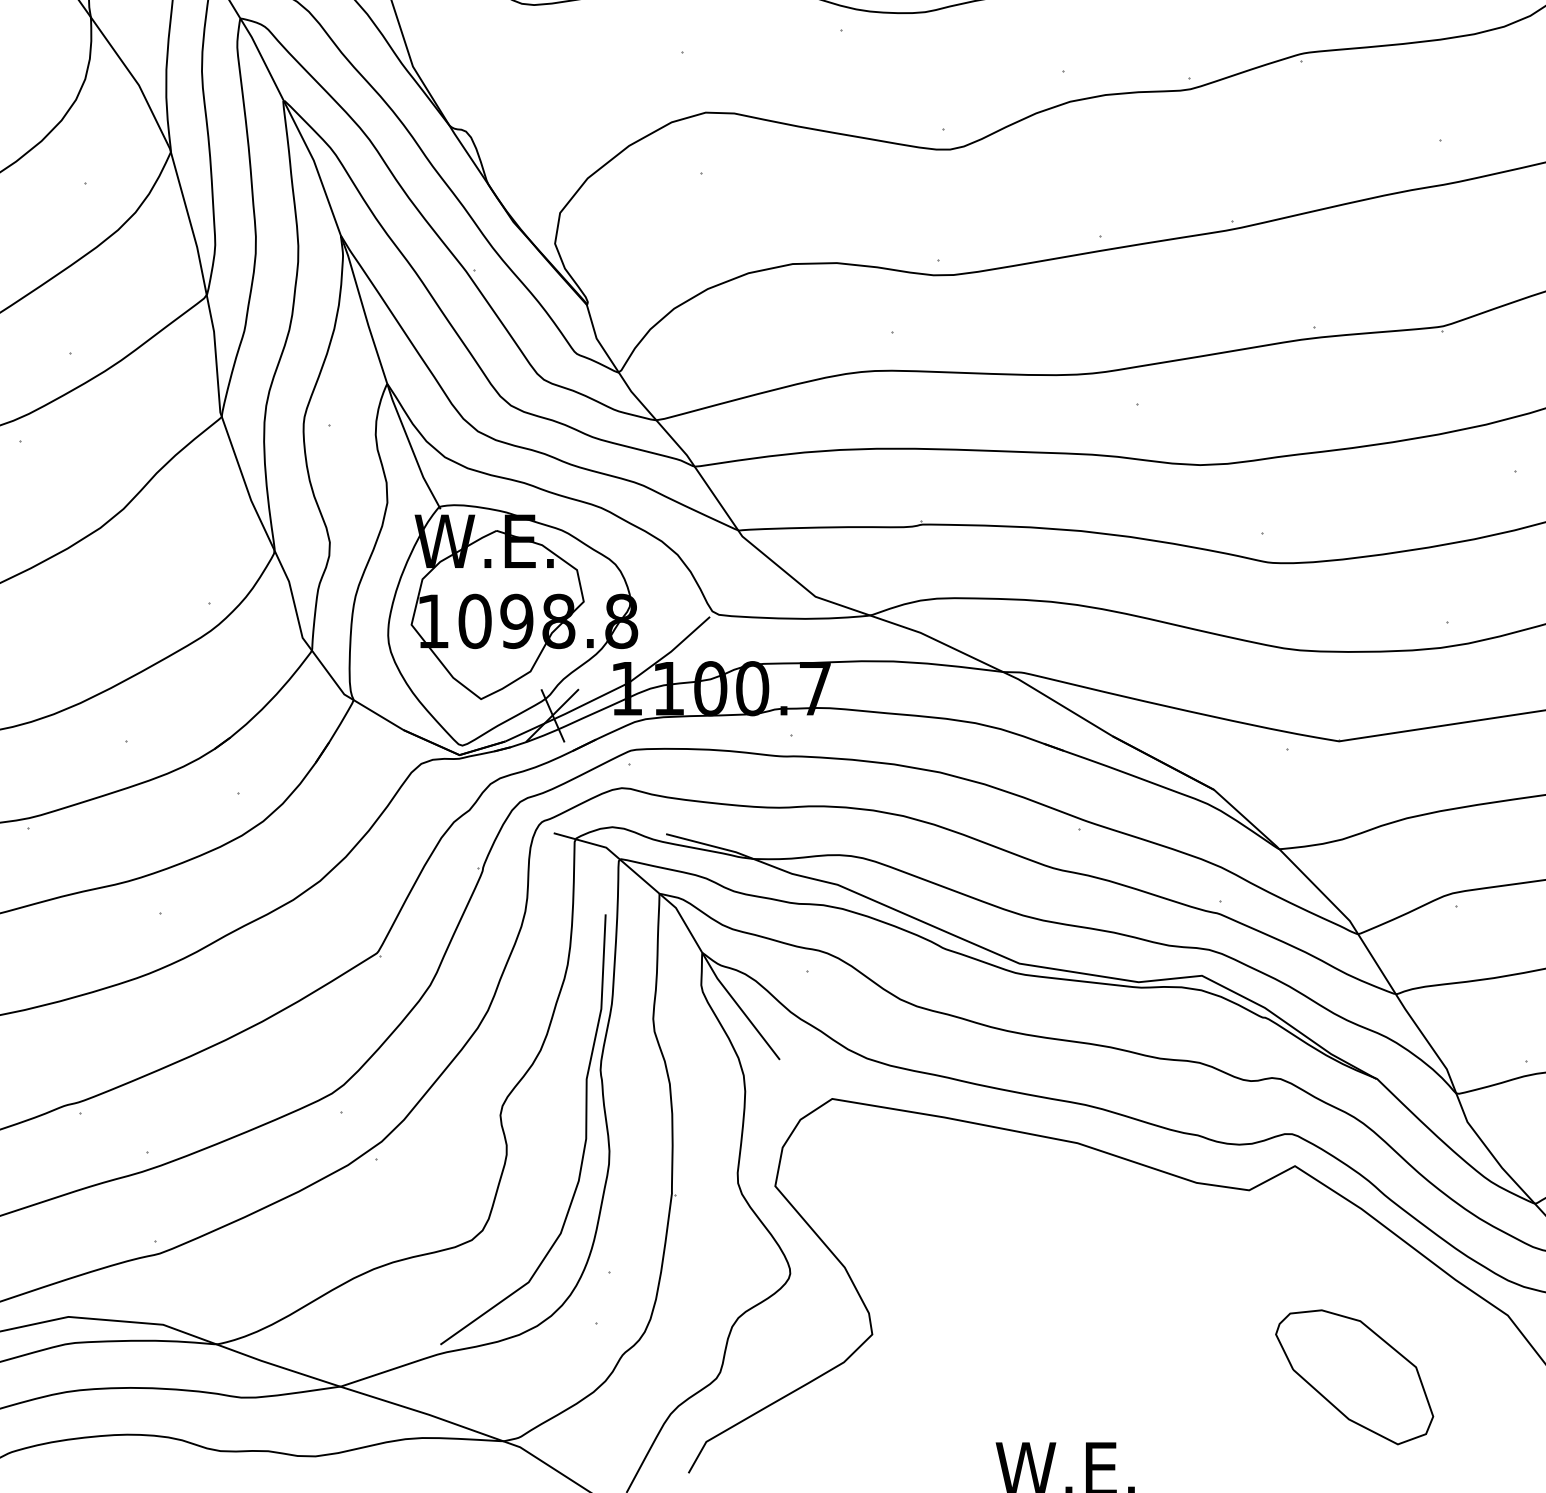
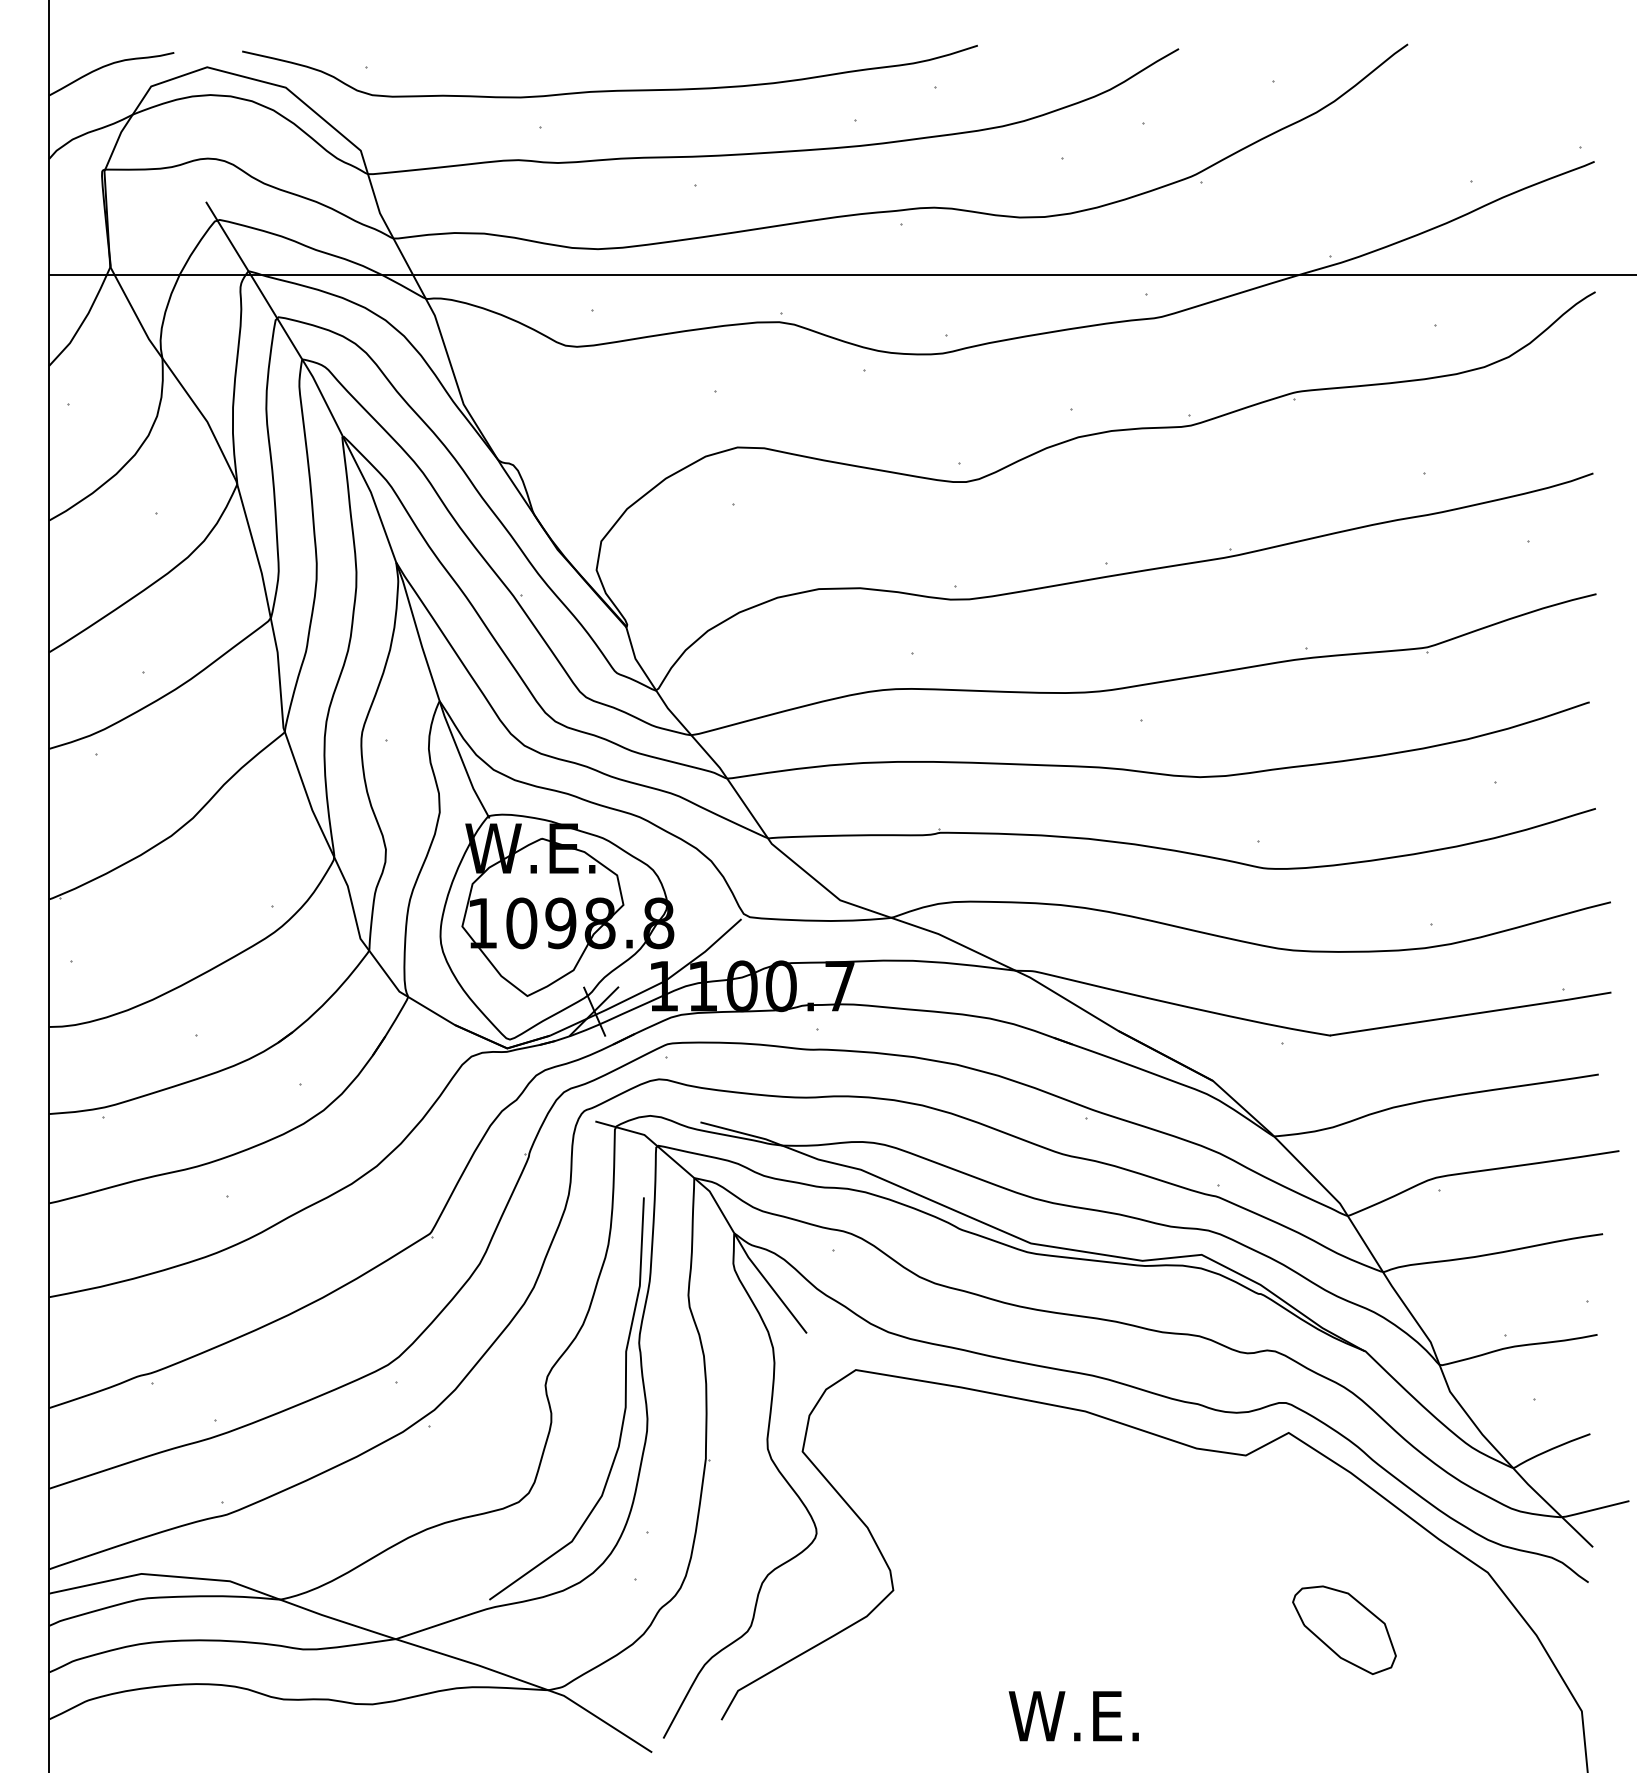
part: (1354, 1376) -> (1344, 1629), size x0.7

